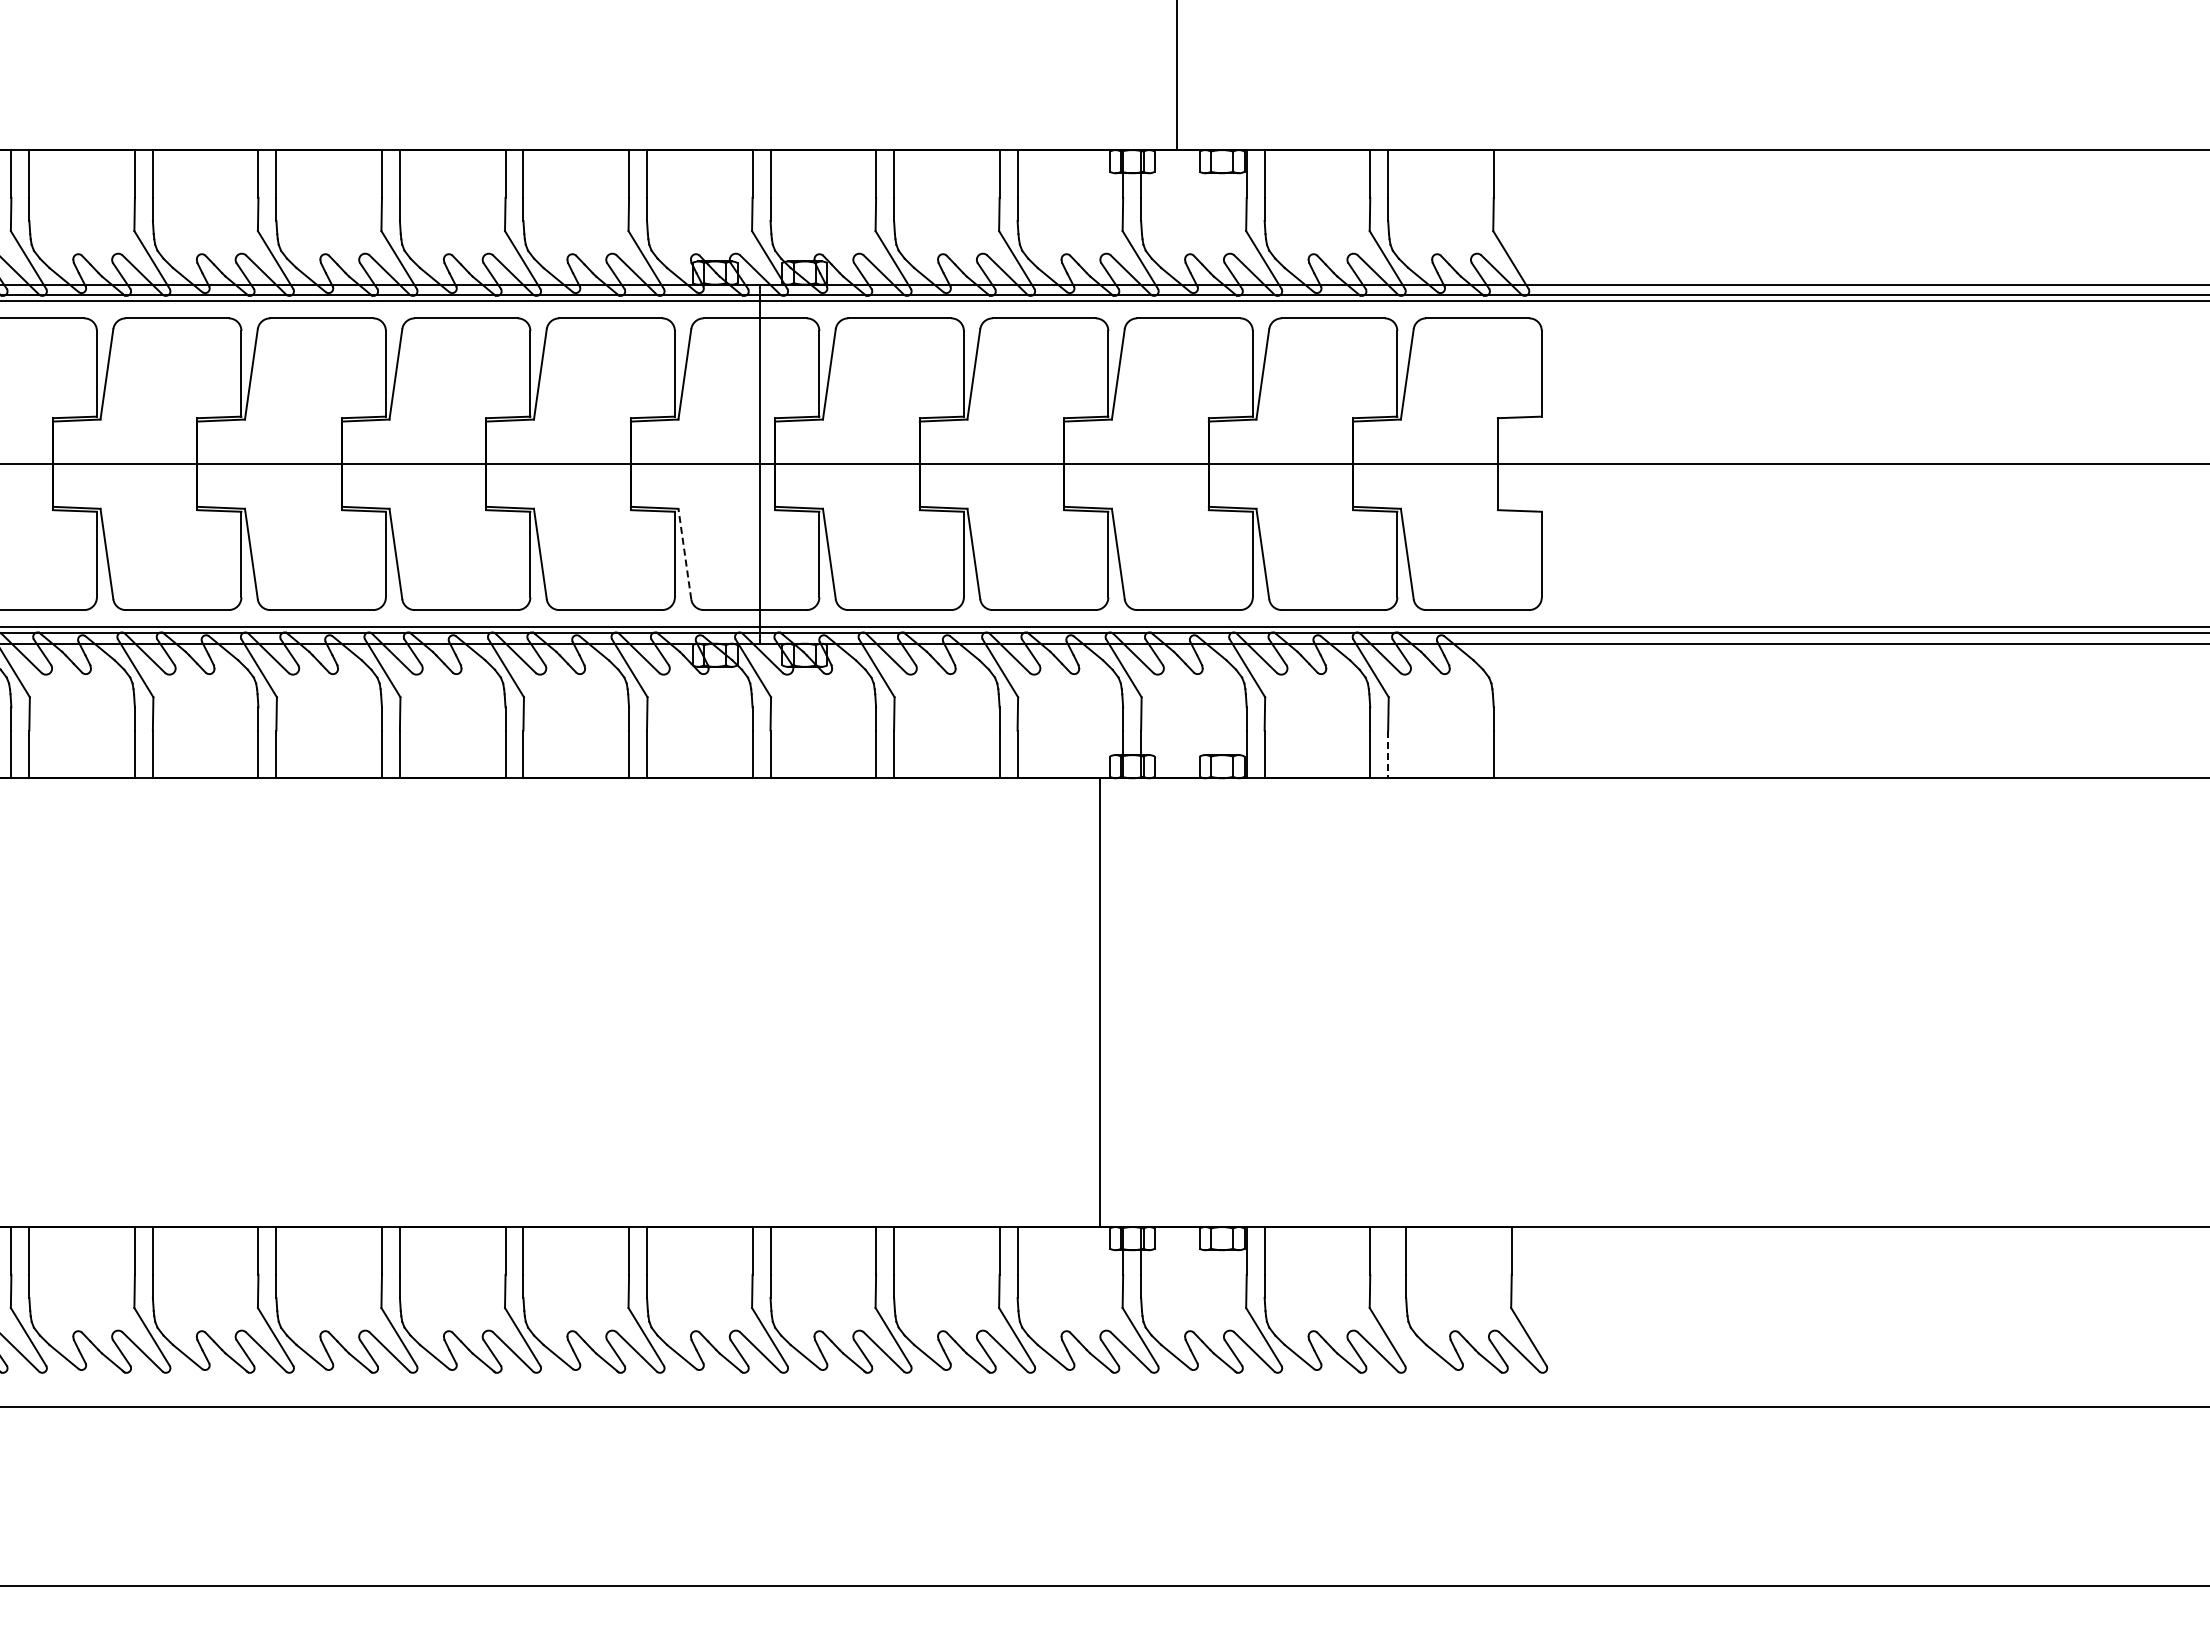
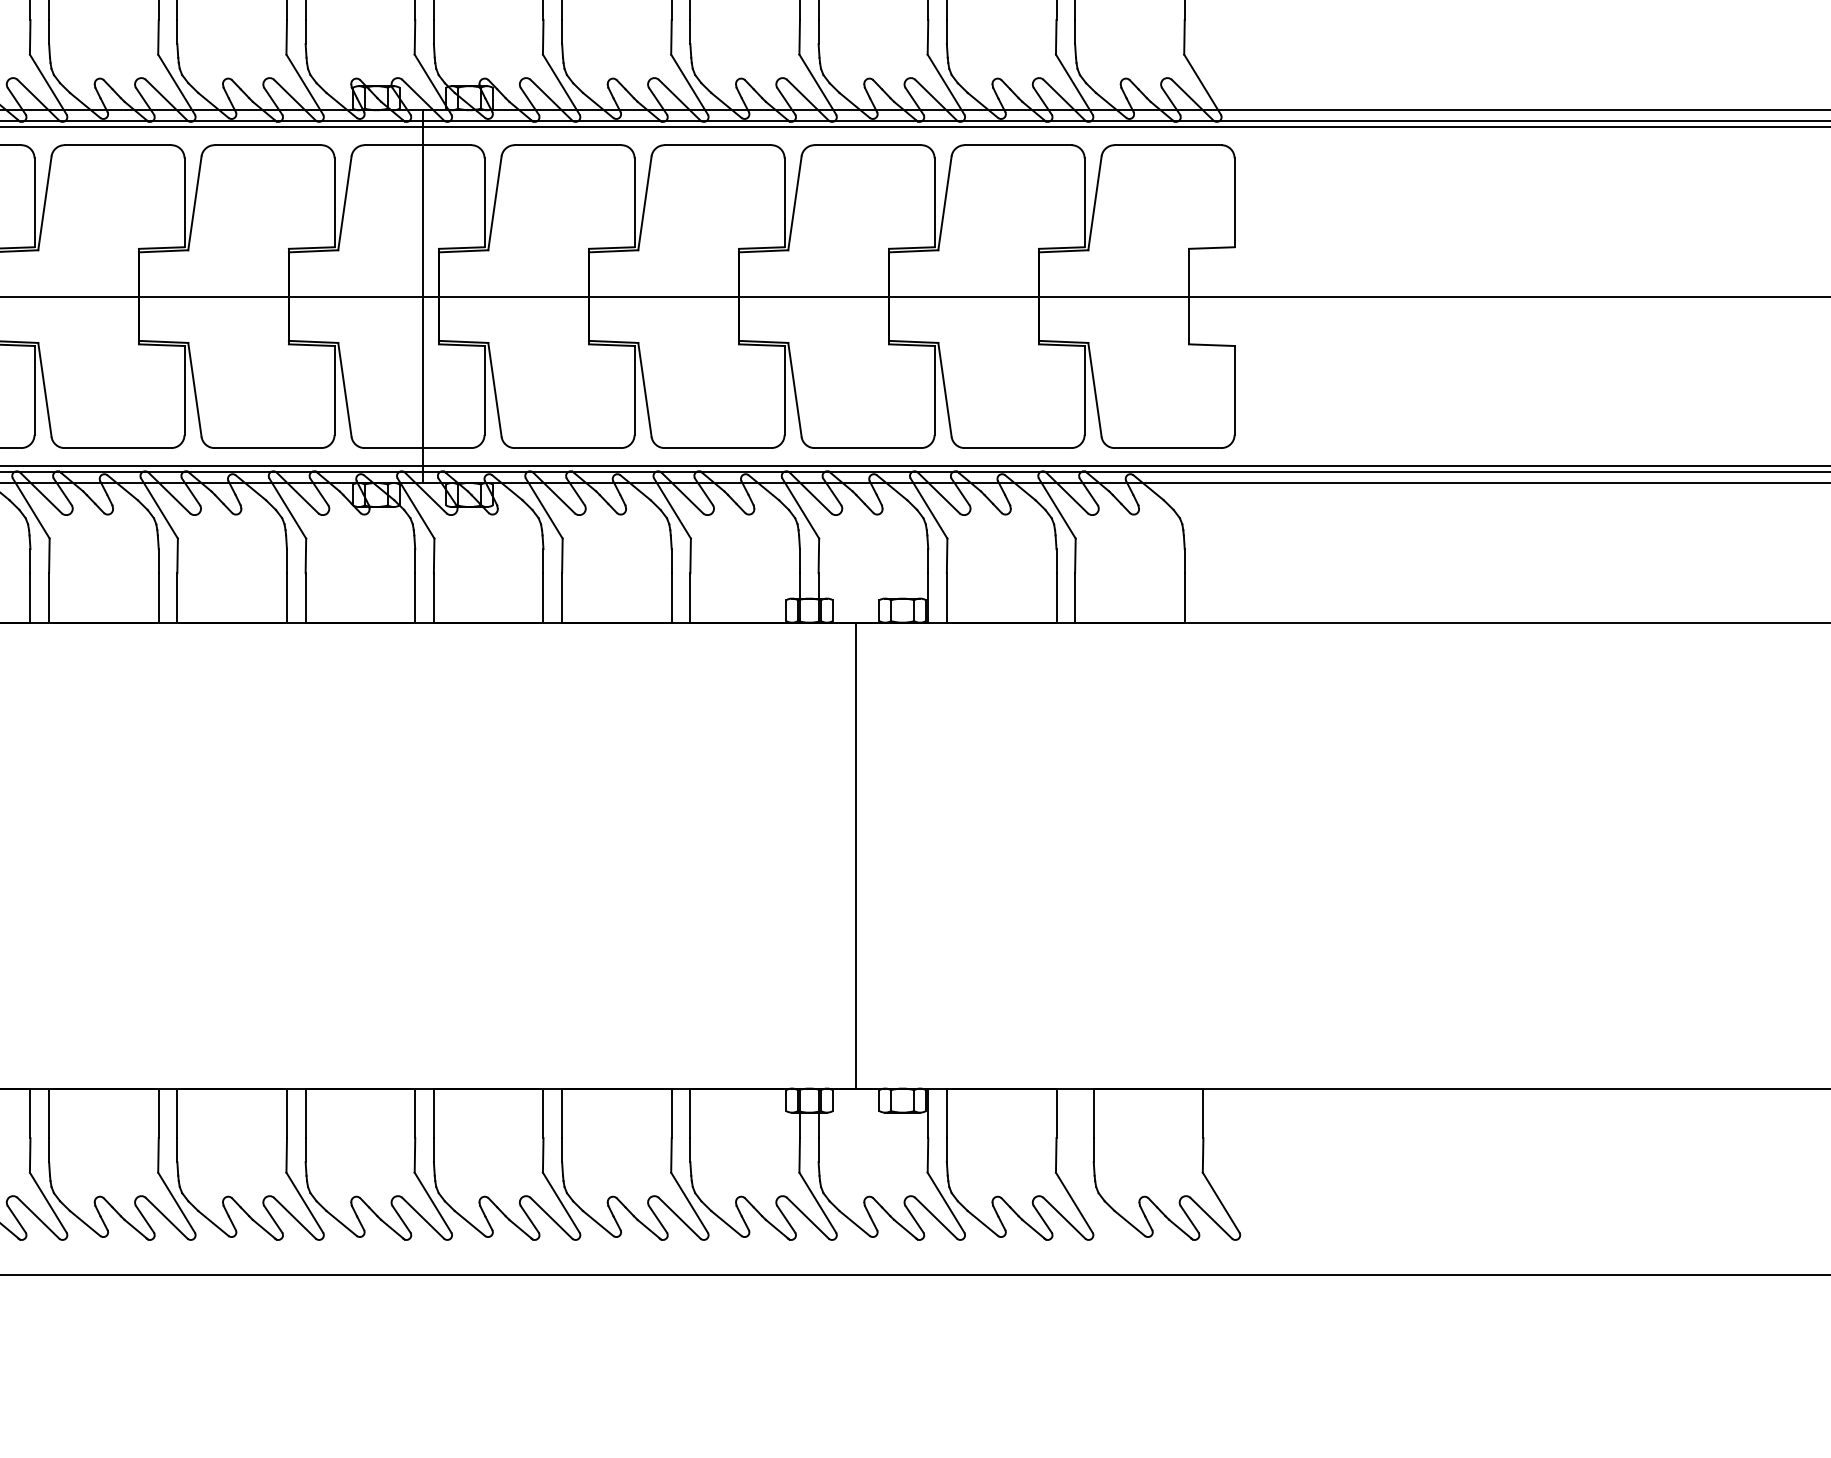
line: (684, 554) -> (344, 390), dashed -> solid
line: (1388, 754) -> (1075, 598), dashed -> solid
line: (1100, 1002) -> (856, 855), moved

